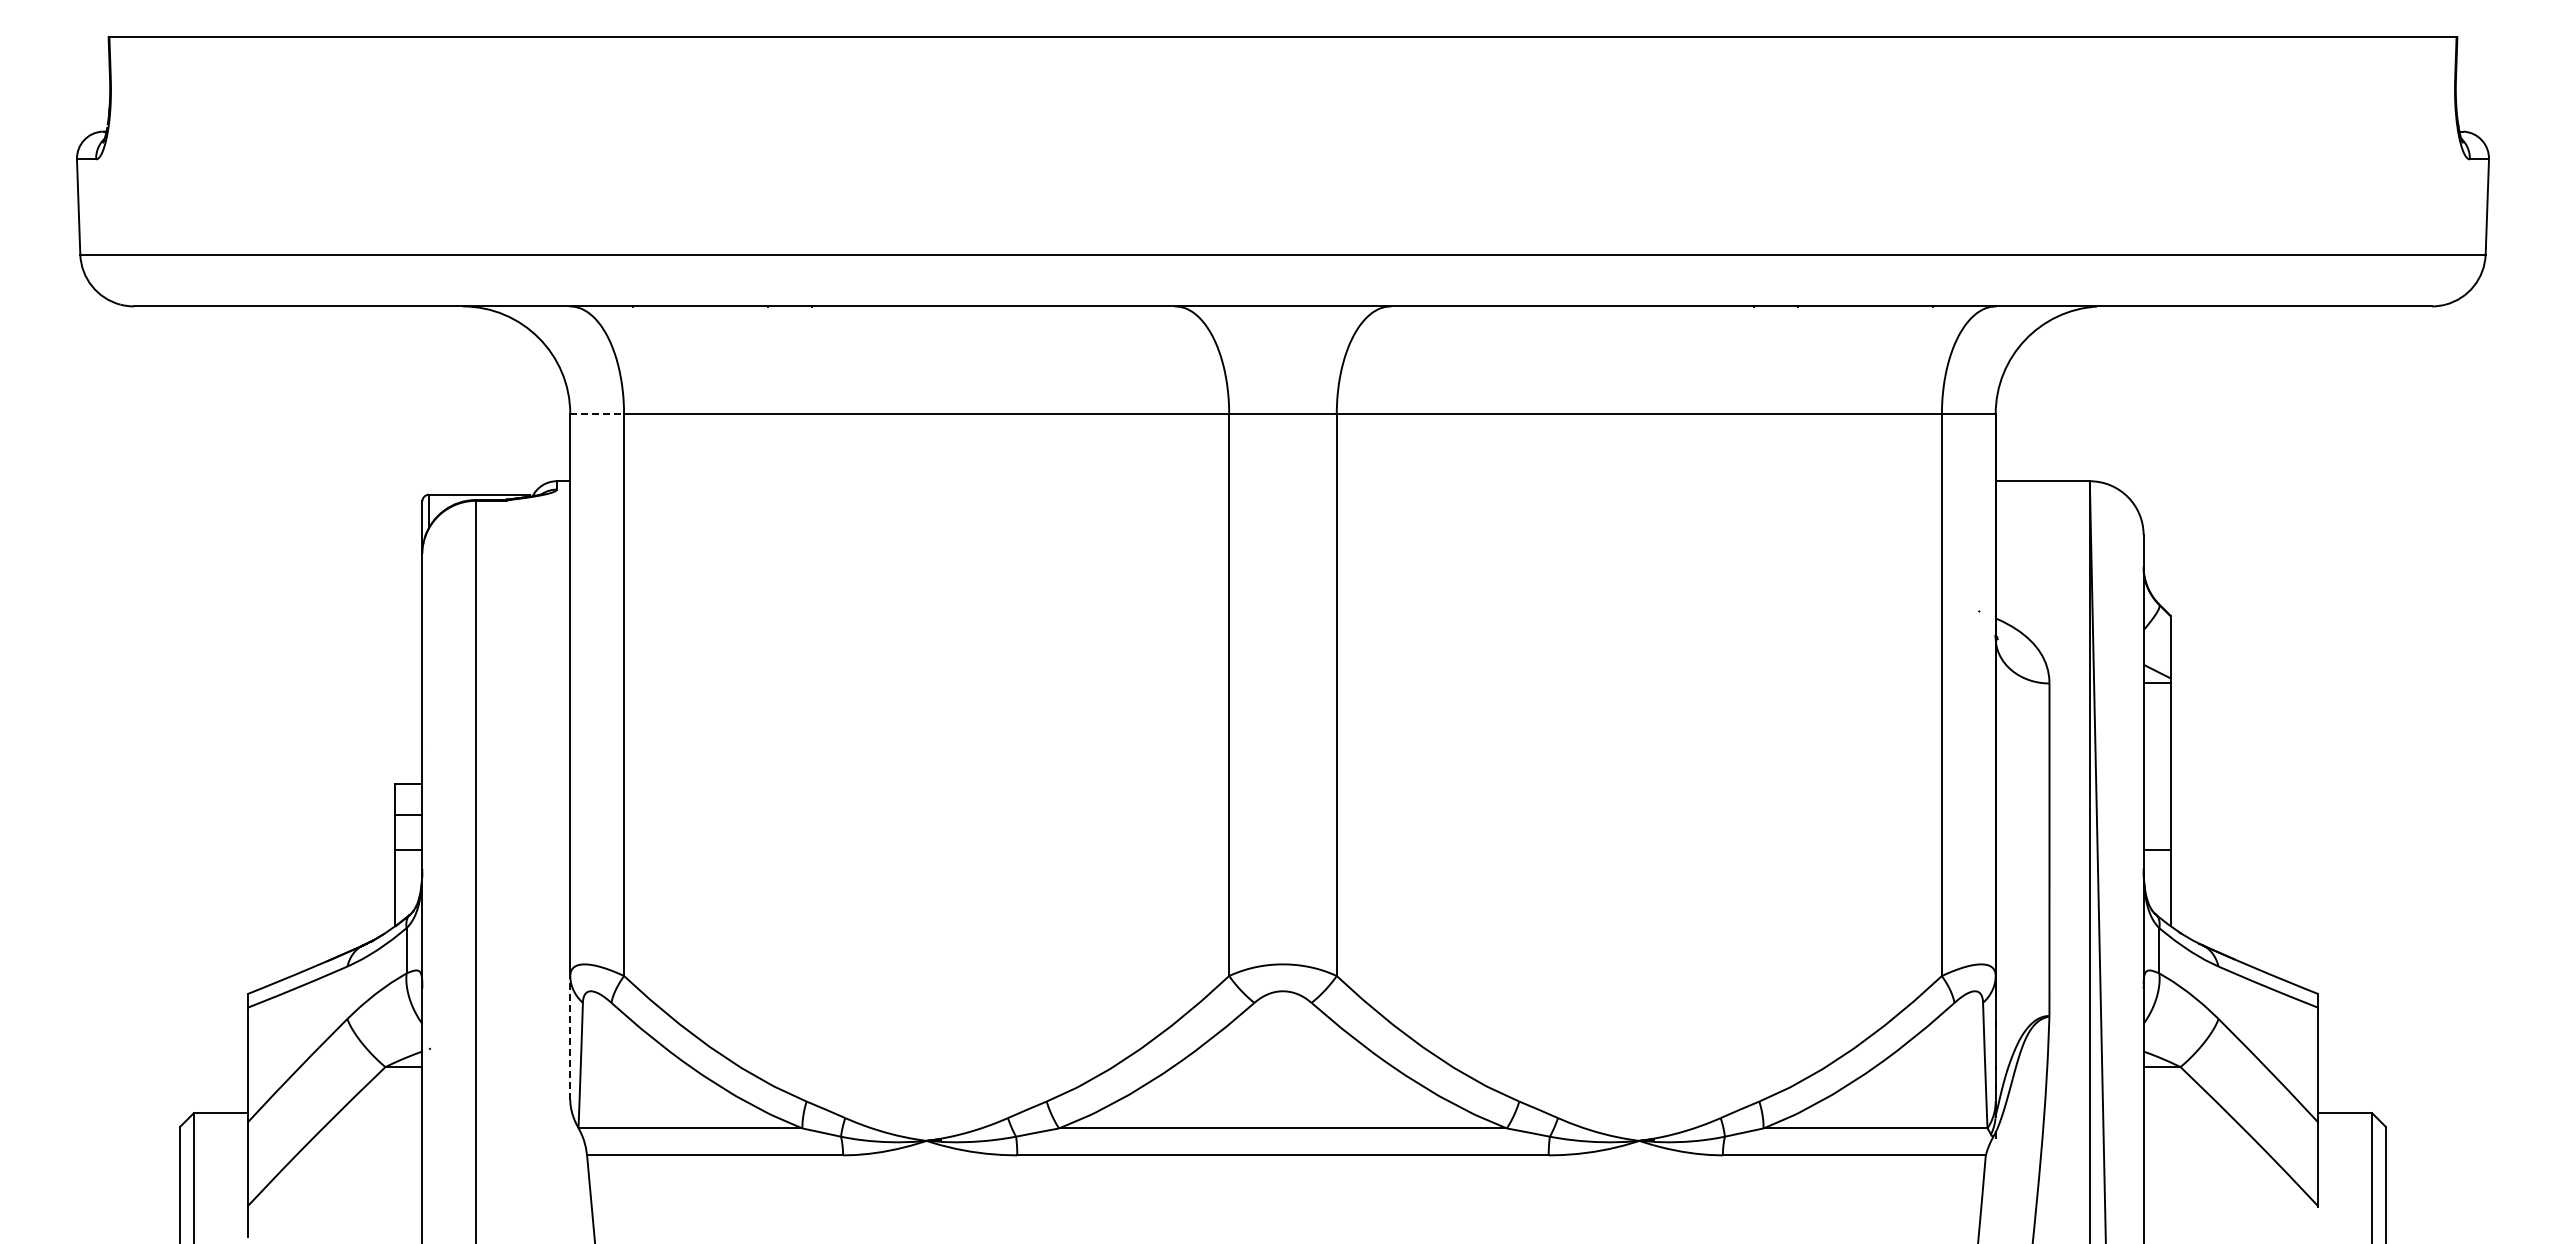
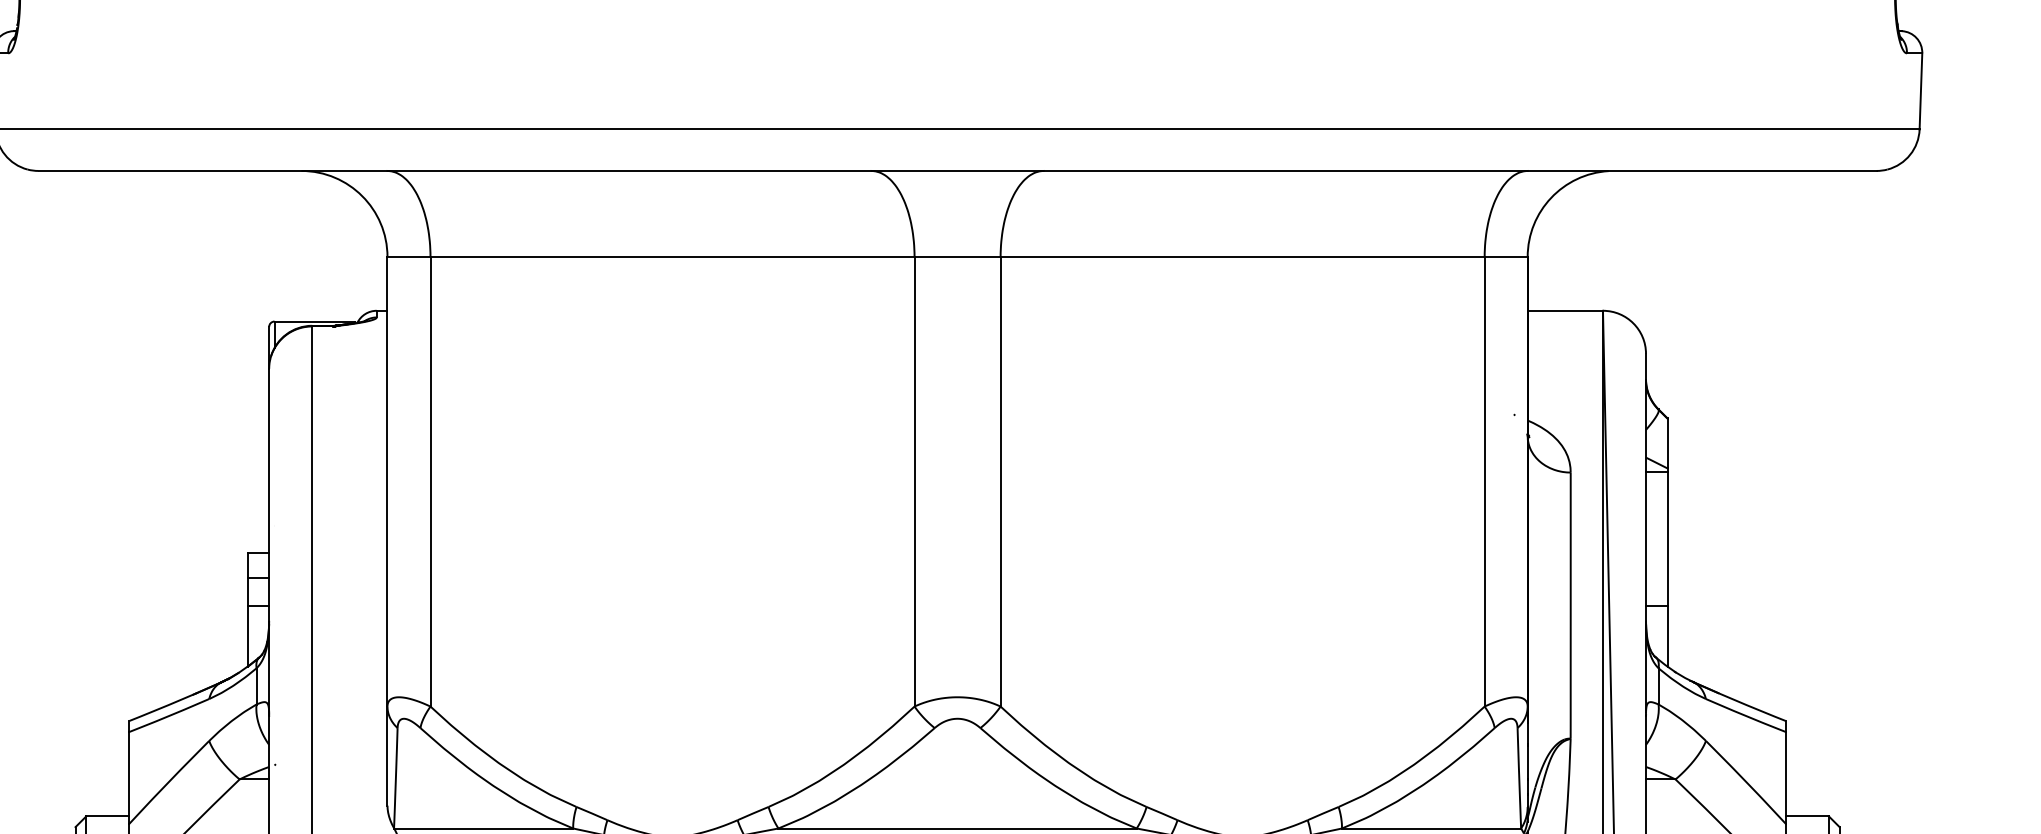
line: (597, 414) -> (409, 257), dashed -> solid
line: (570, 1037) -> (387, 755), dashed -> solid

